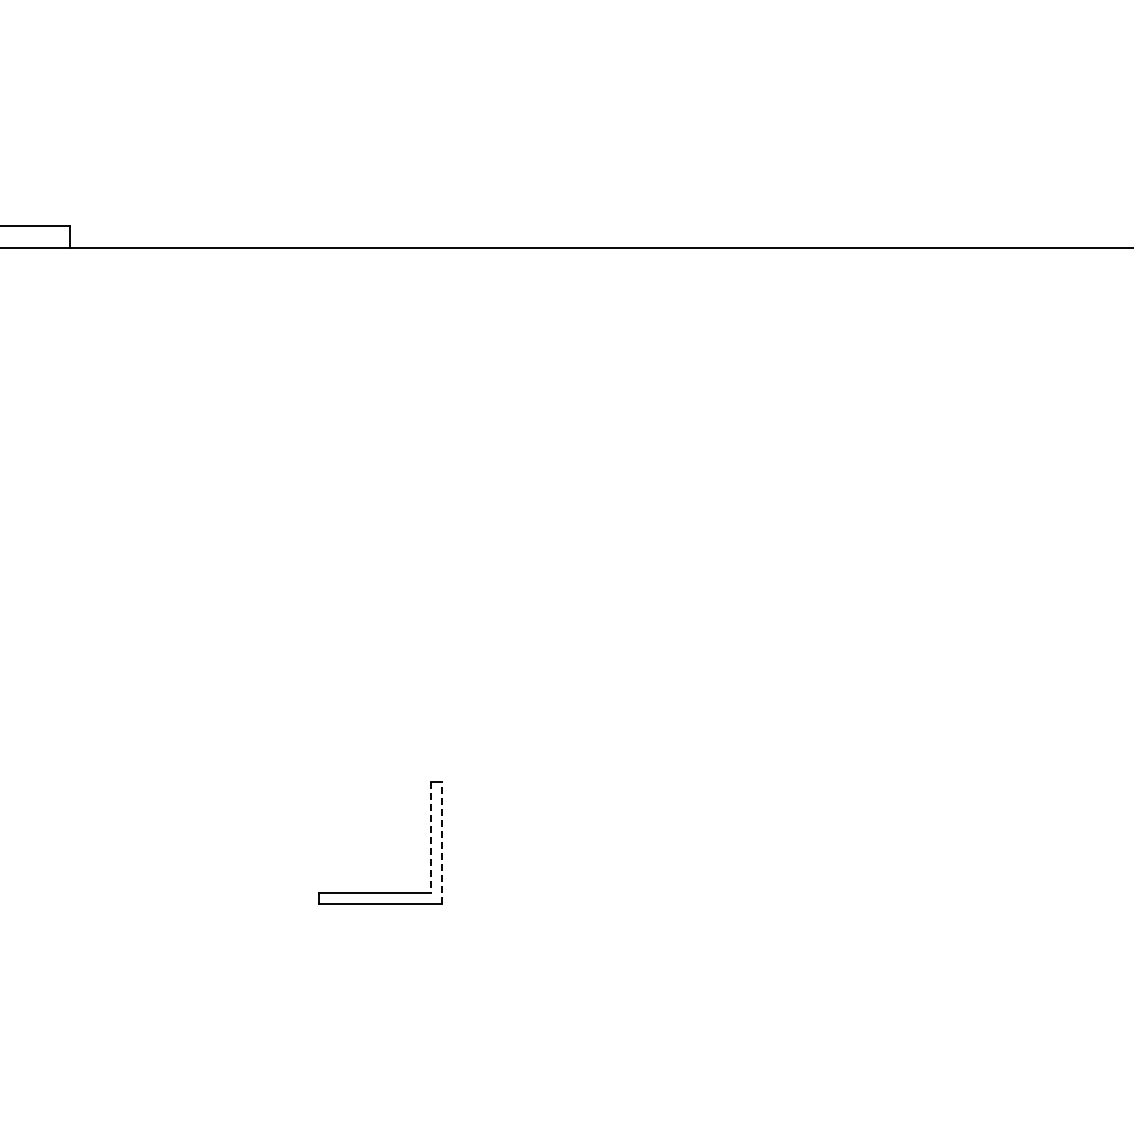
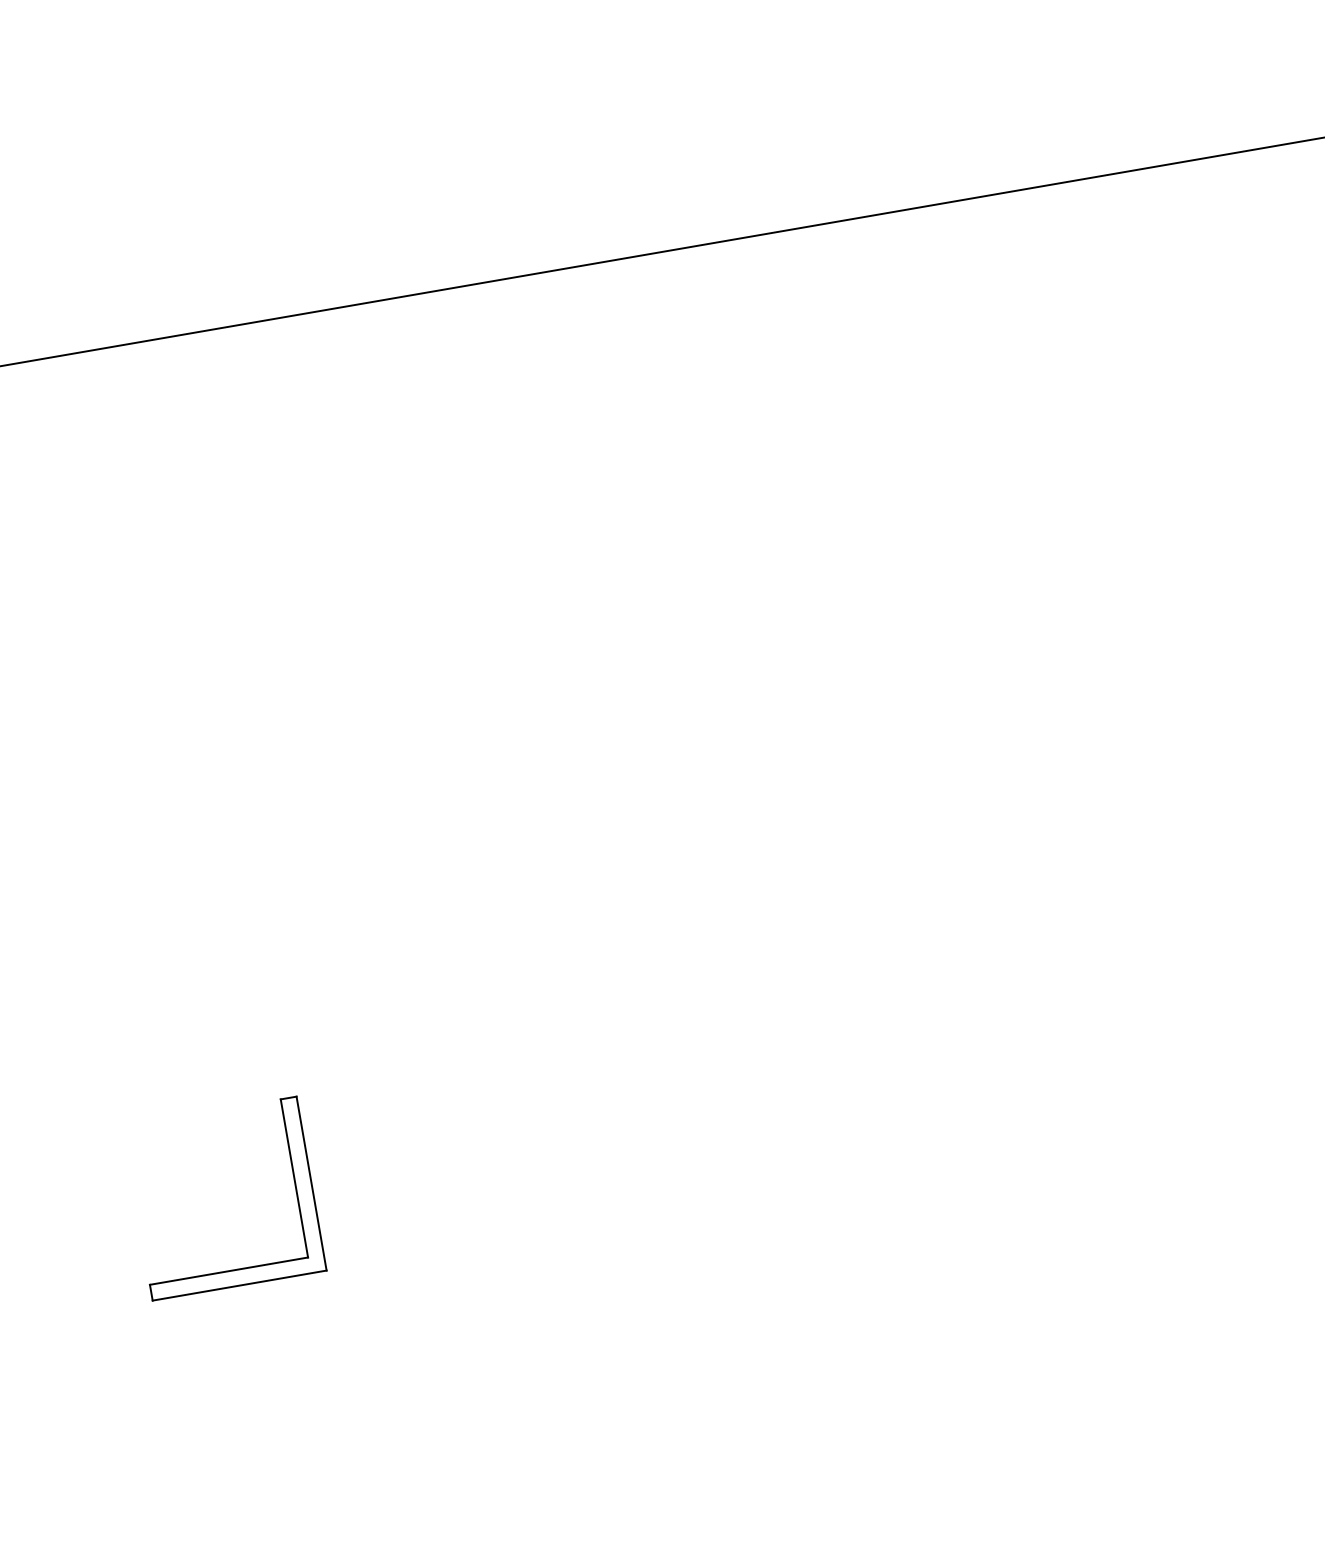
line: (430, 837) -> (294, 1178), dashed -> solid
line: (441, 842) -> (310, 1182), dashed -> solid

